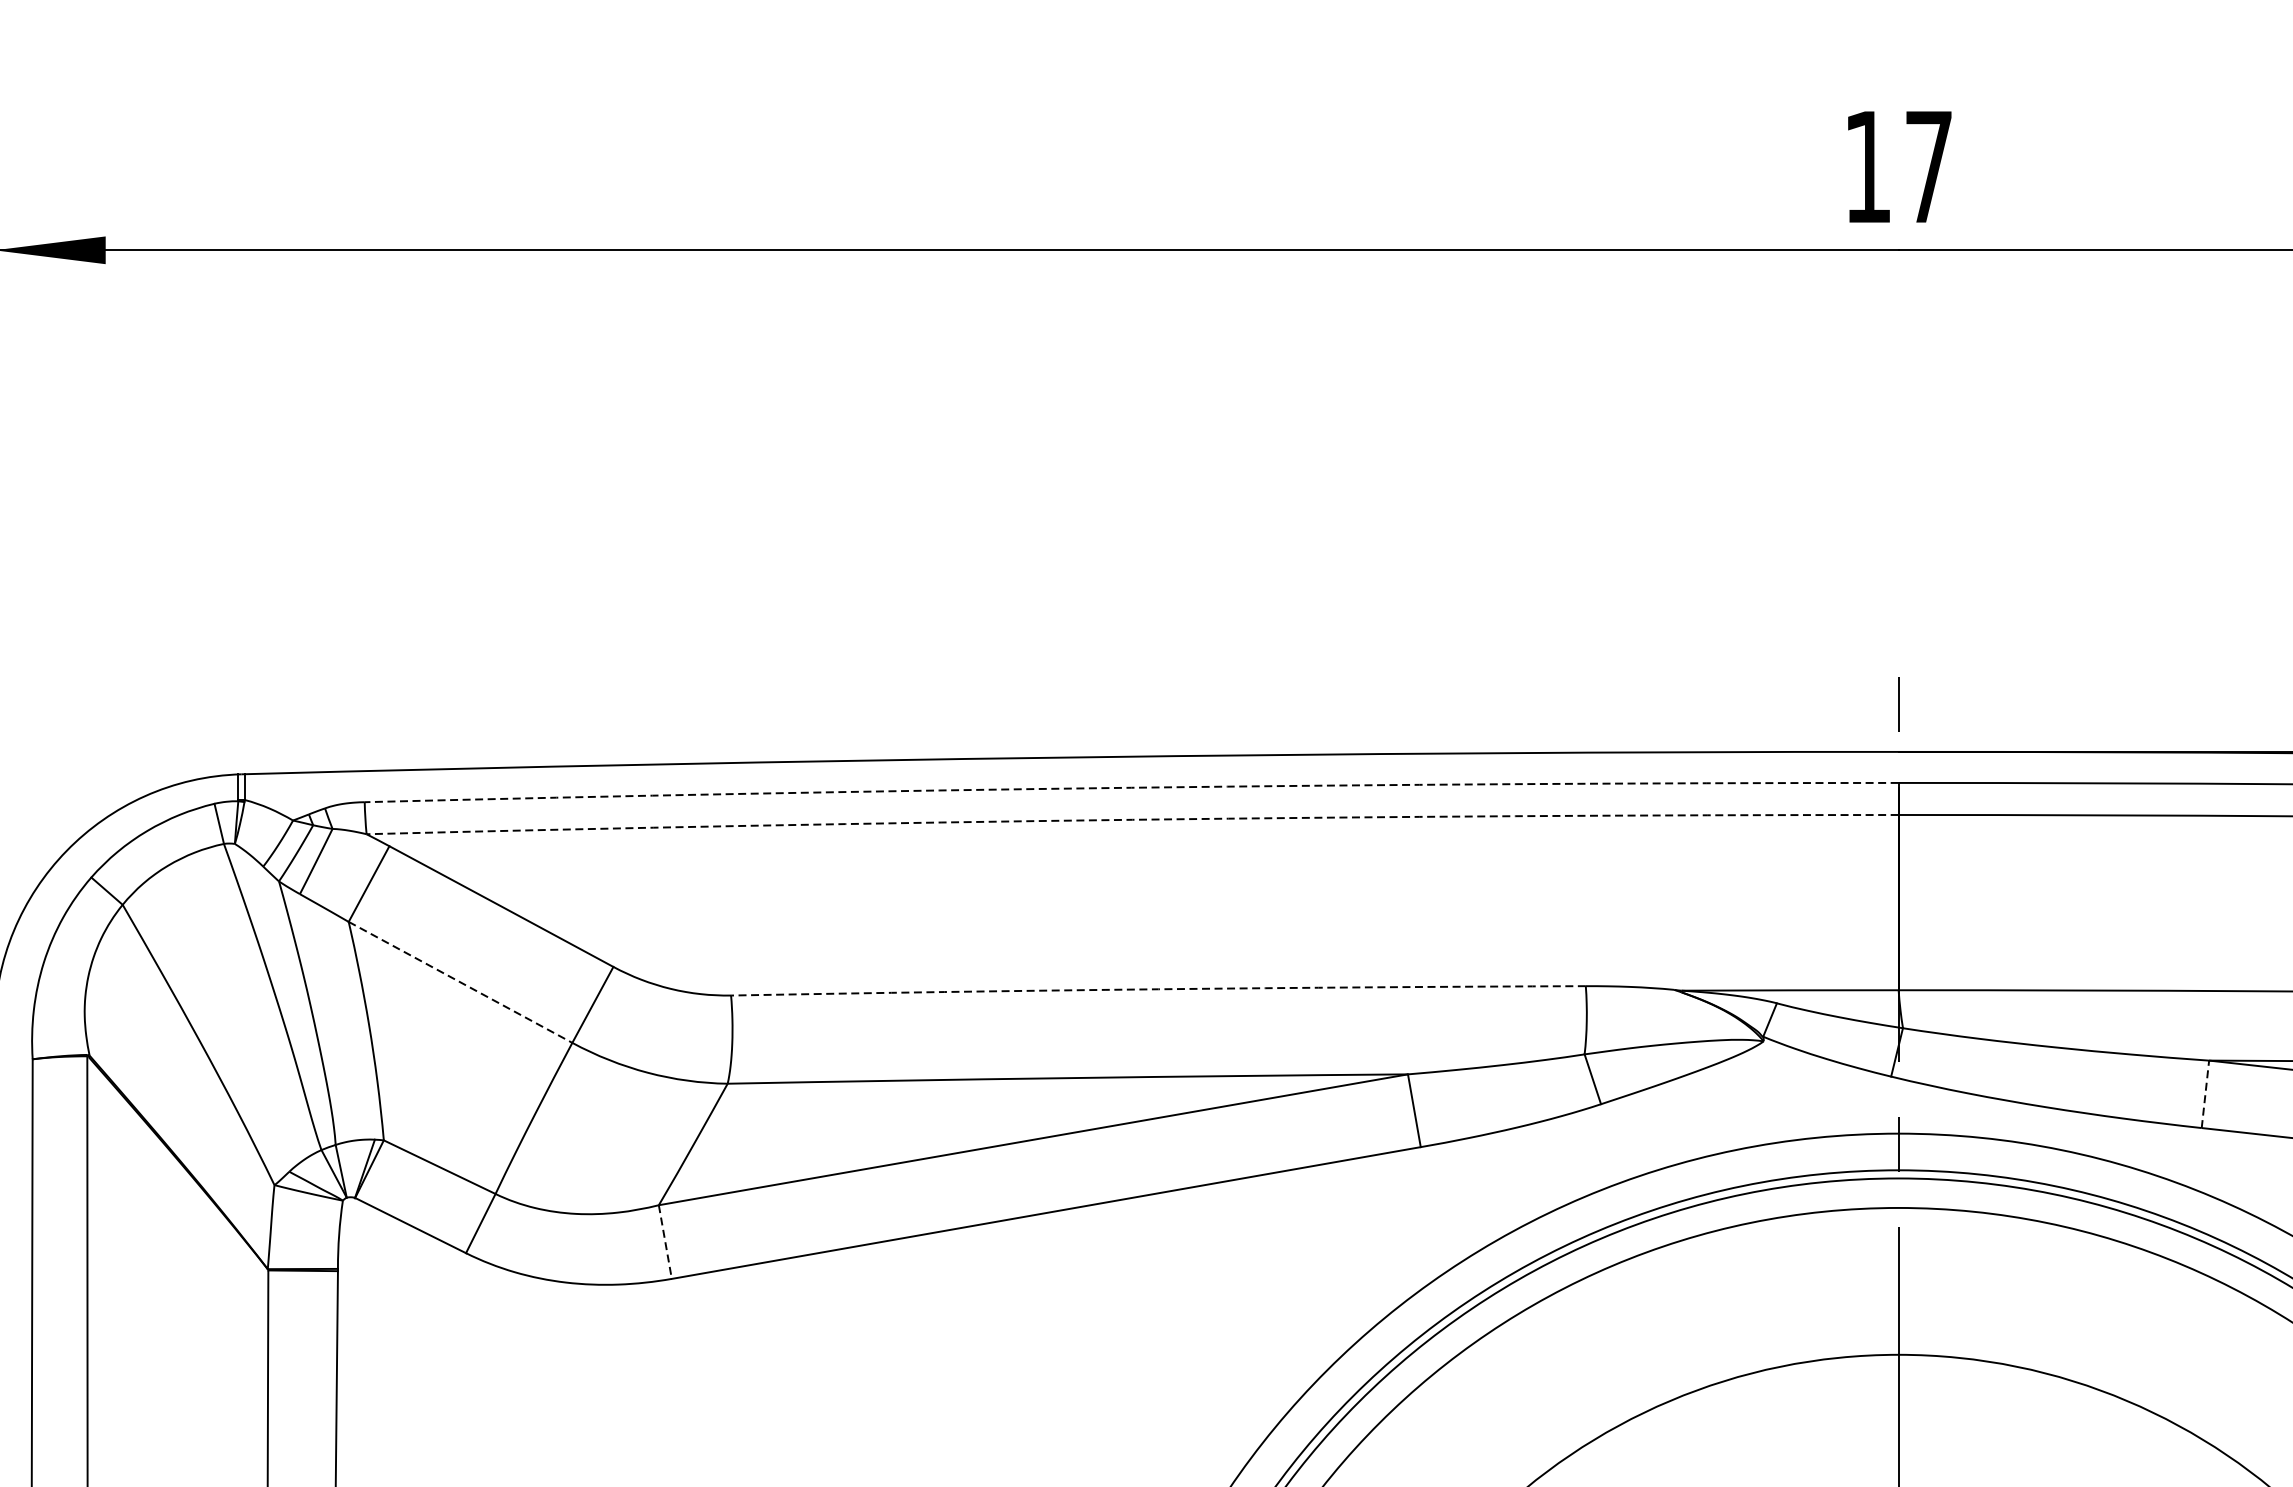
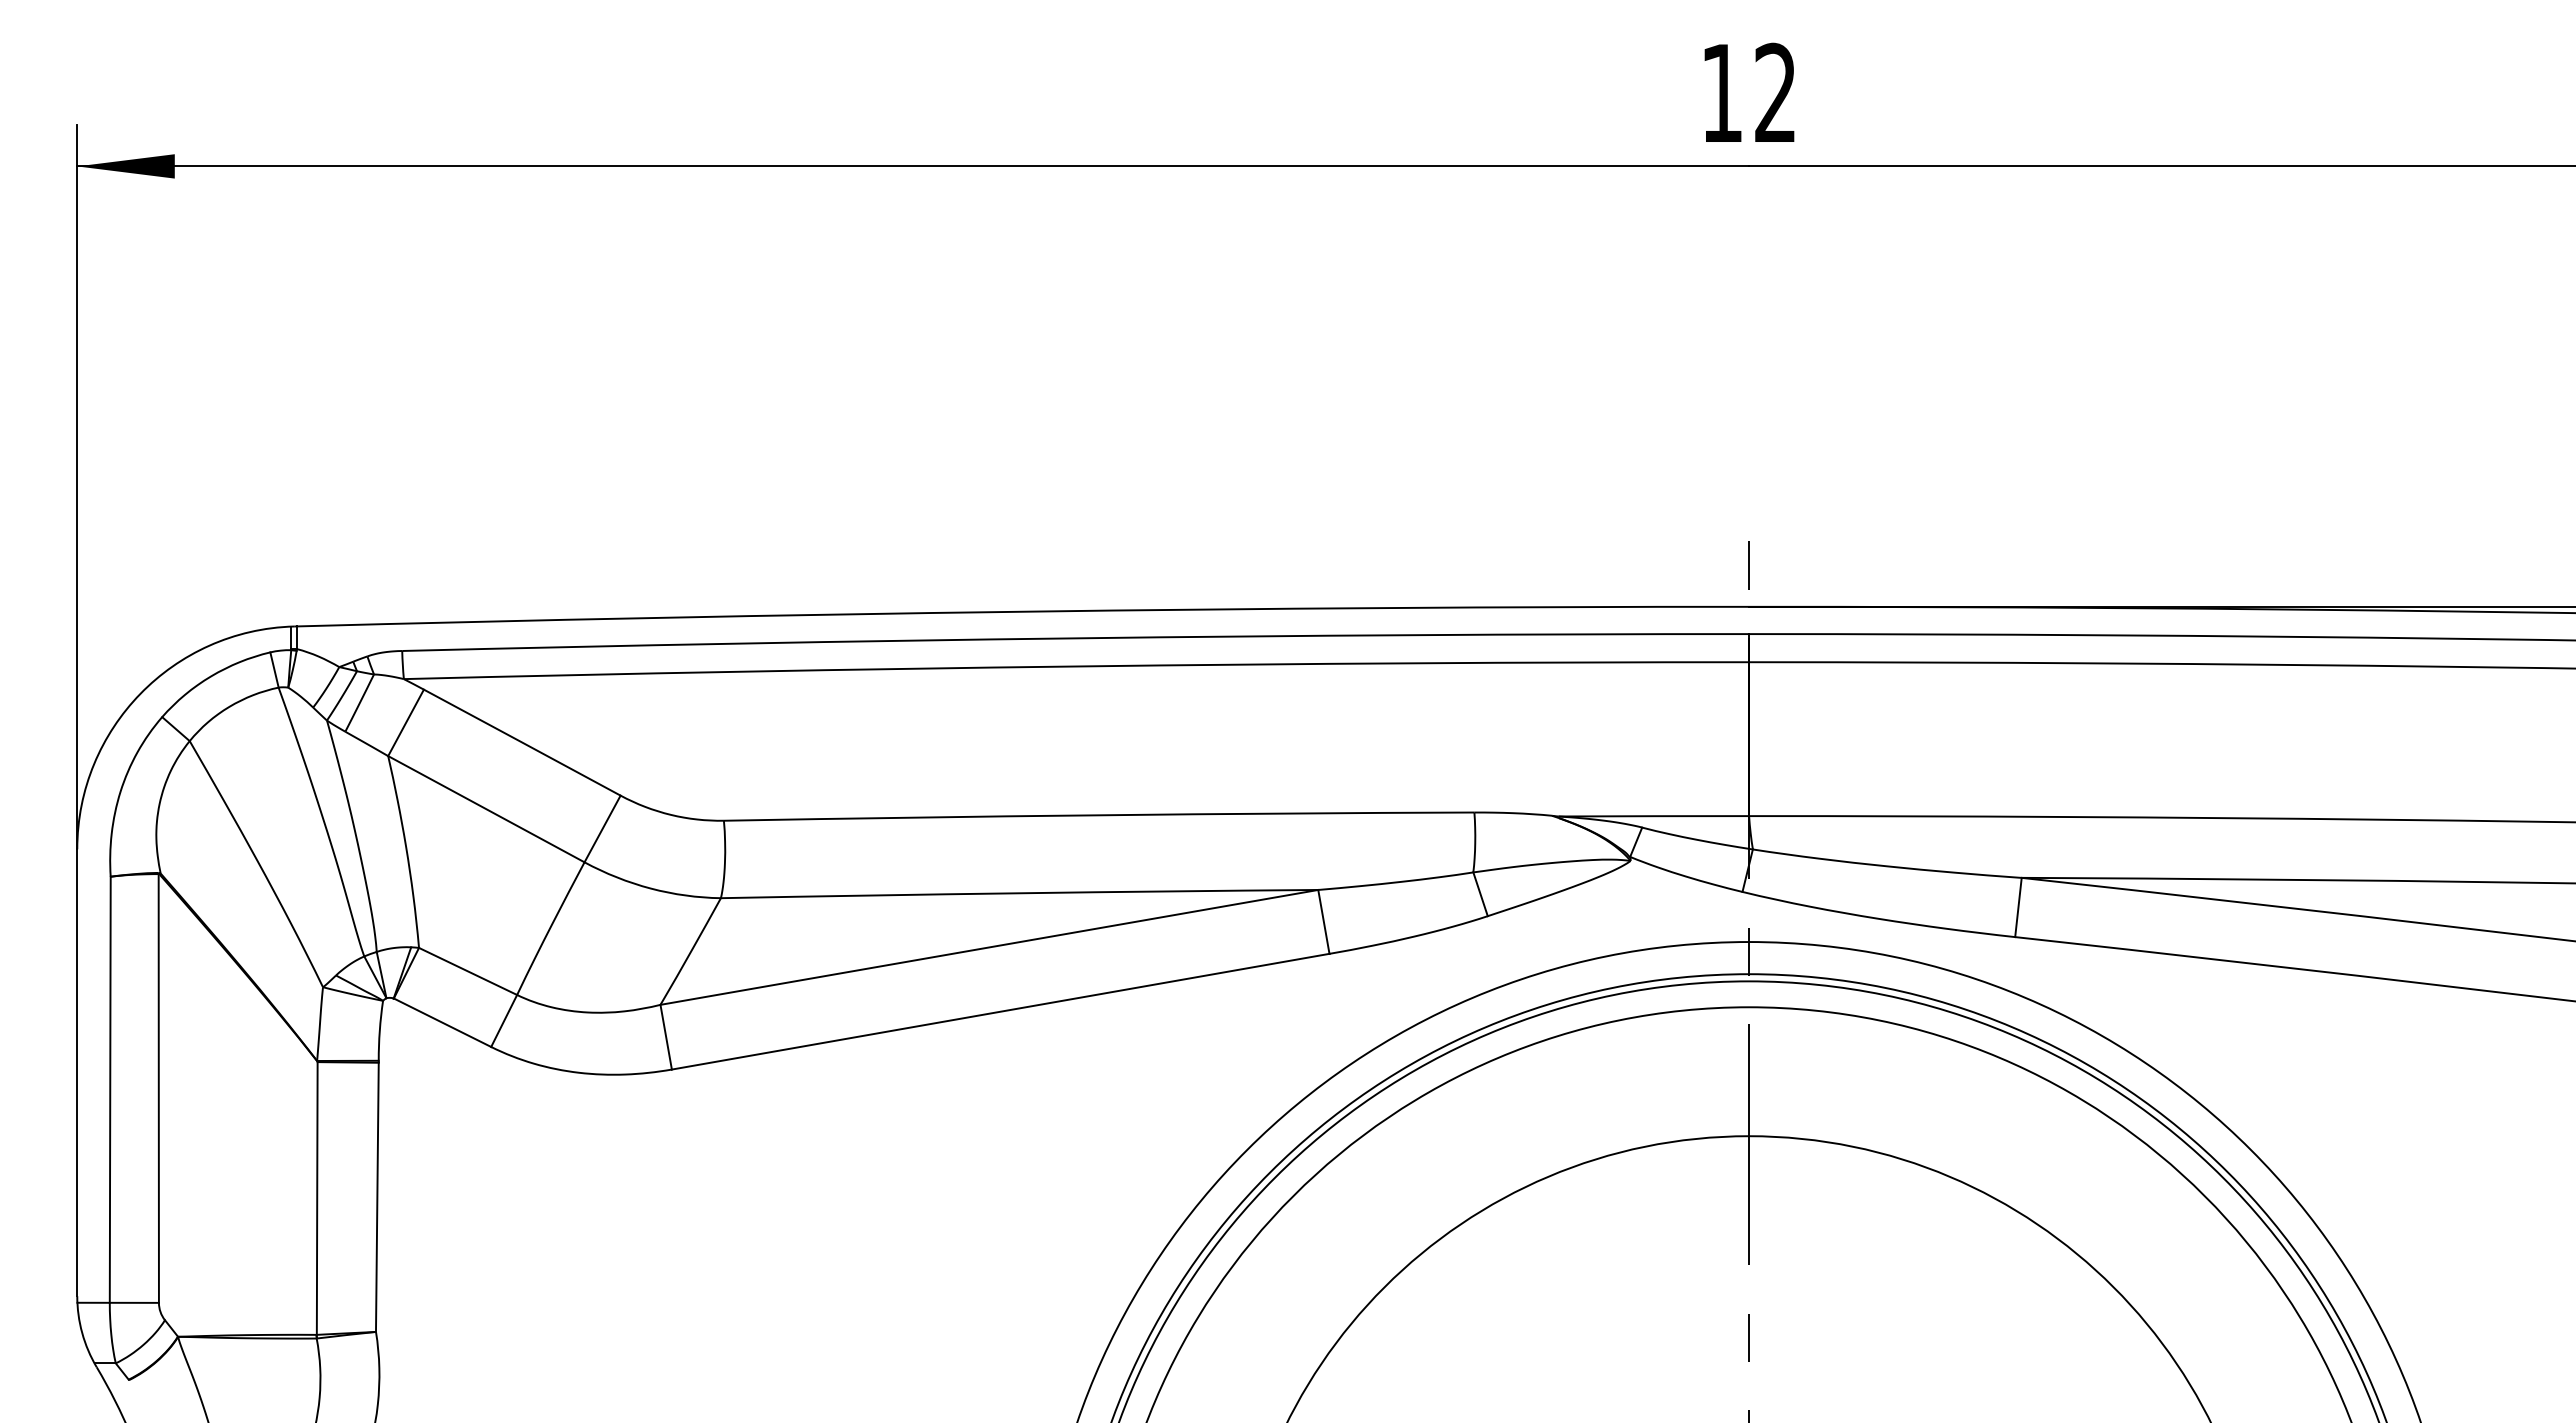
text: (1928, 164) -> (1775, 91), 17 -> 12
arc: (1131, 787) -> (1075, 638), dashed -> solid
arc: (1132, 819) -> (1076, 666), dashed -> solid
line: (460, 982) -> (486, 809), dashed -> solid
arc: (1158, 989) -> (1099, 815), dashed -> solid
line: (2205, 1094) -> (2018, 907), dashed -> solid
line: (665, 1242) -> (666, 1037), dashed -> solid

